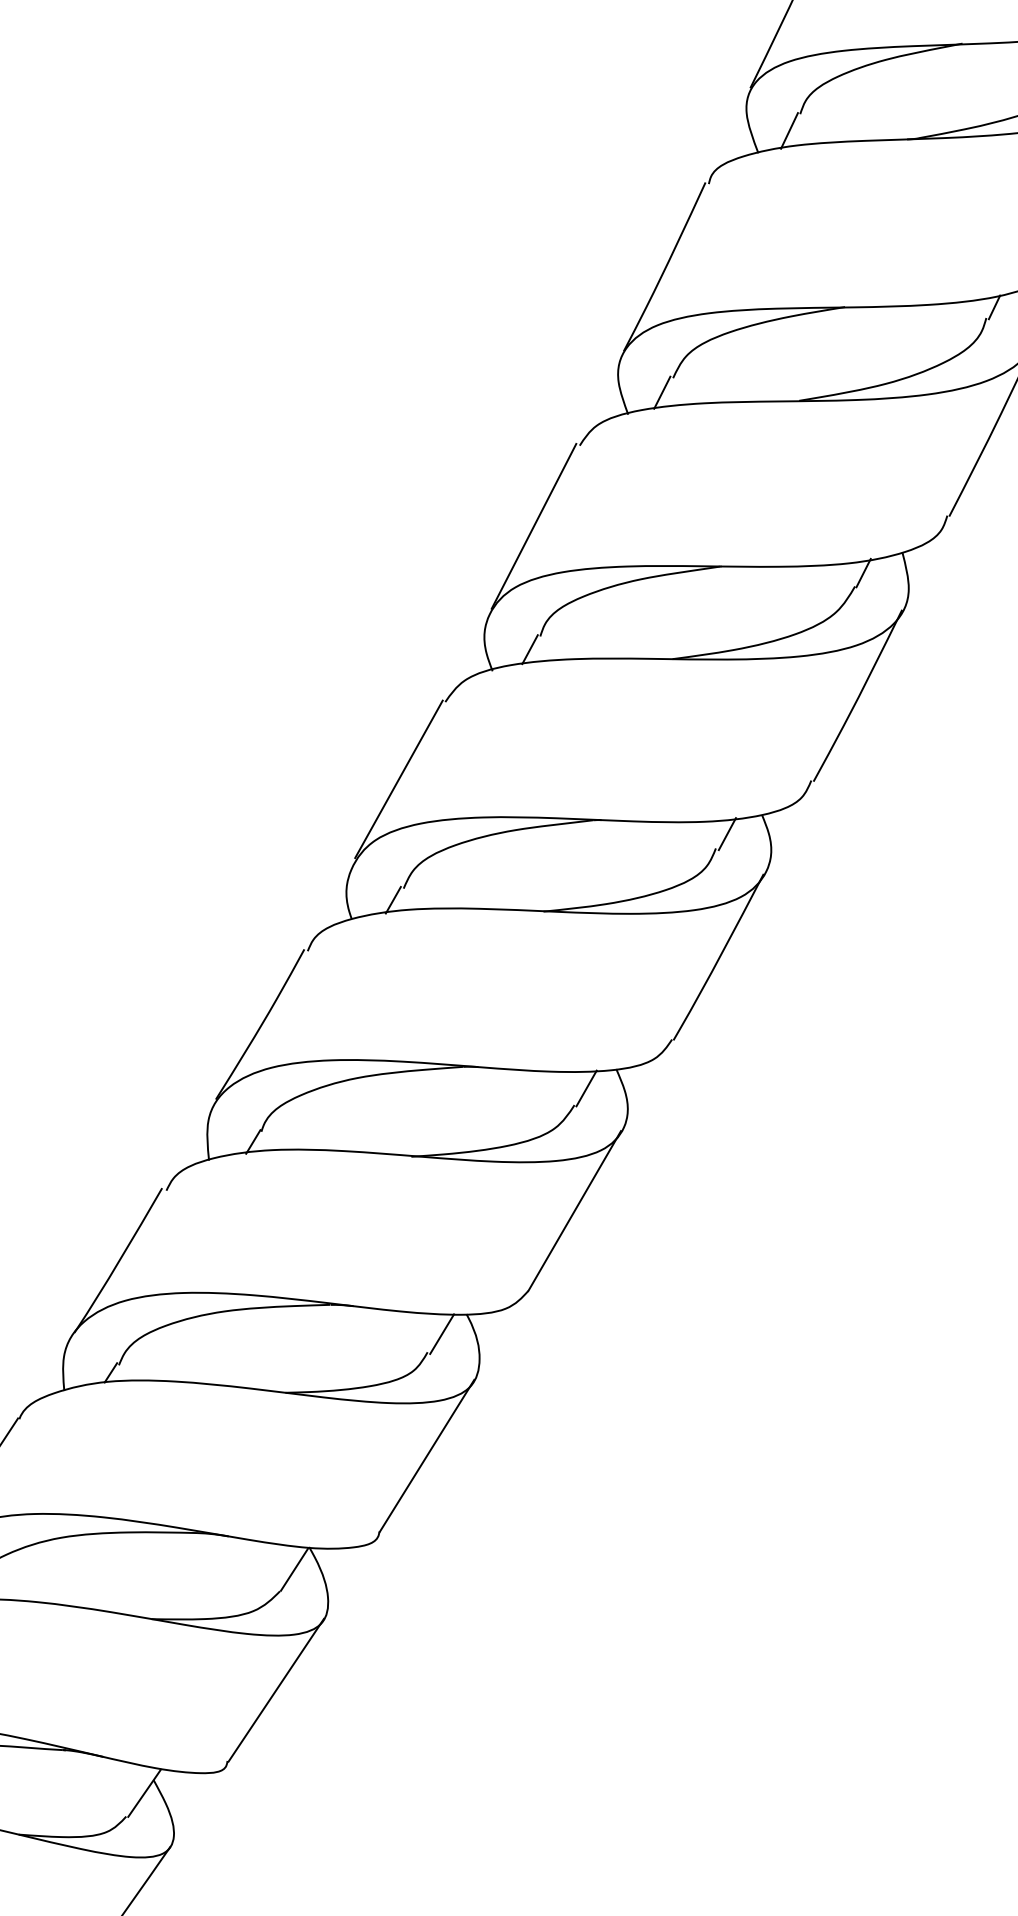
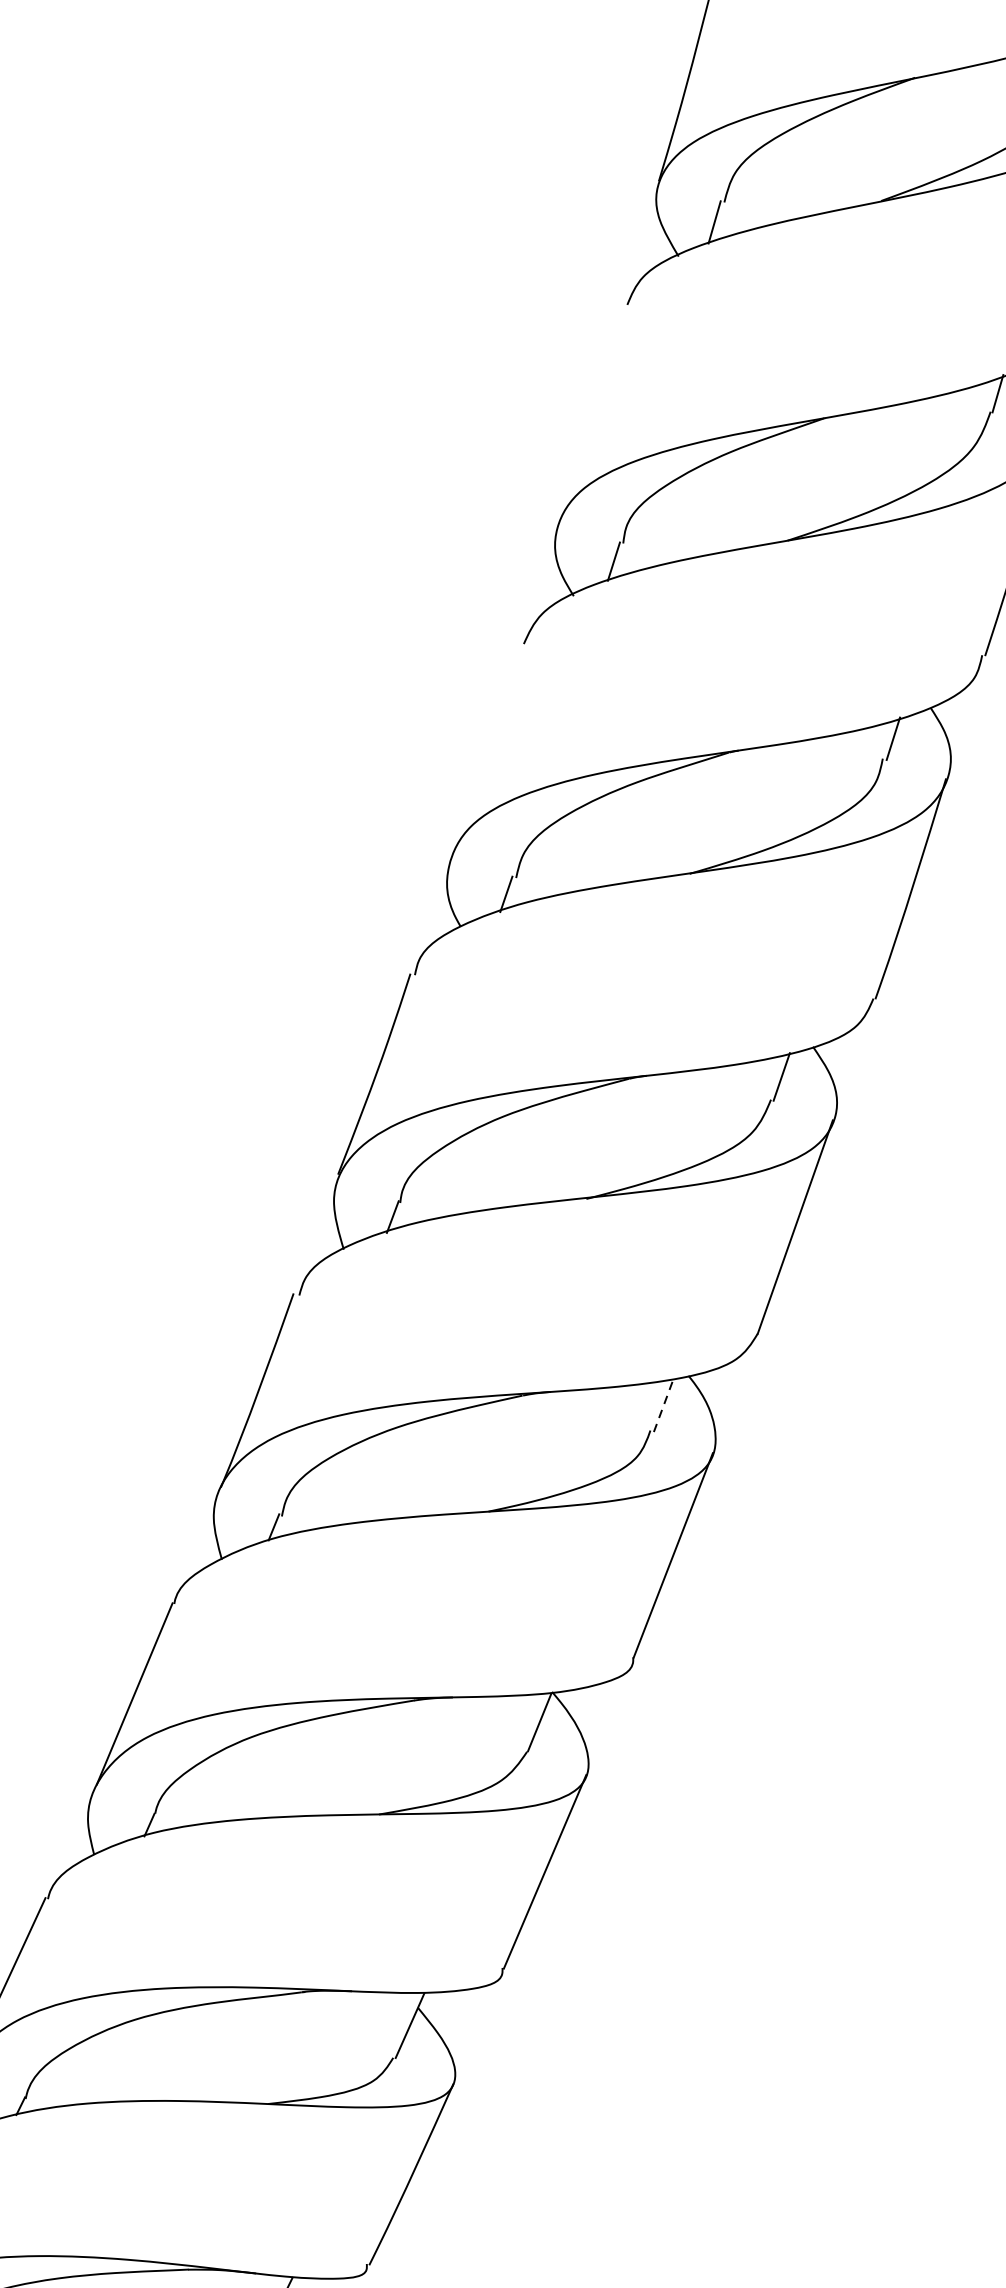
line: (533, 525) -> (589, 411), removed
line: (398, 779) -> (485, 747), removed
line: (442, 1333) -> (664, 1404), solid -> dashed

